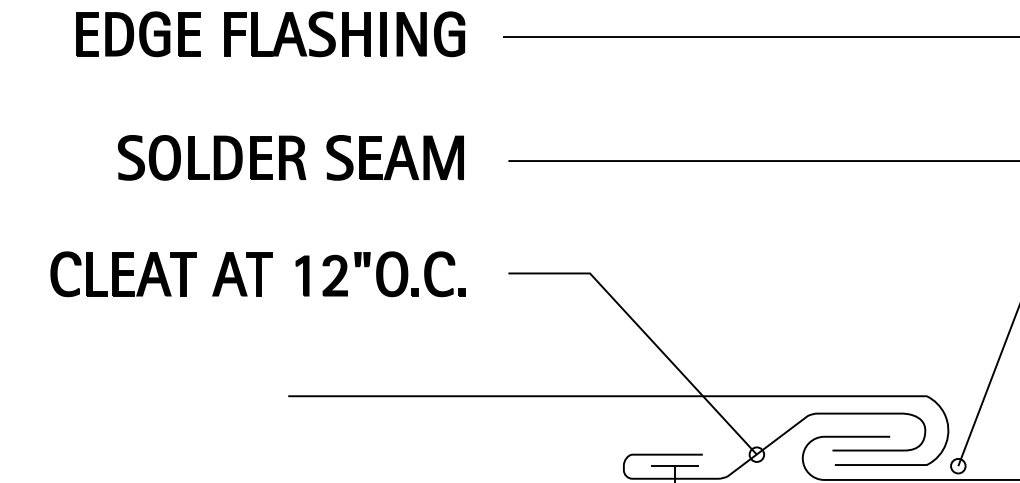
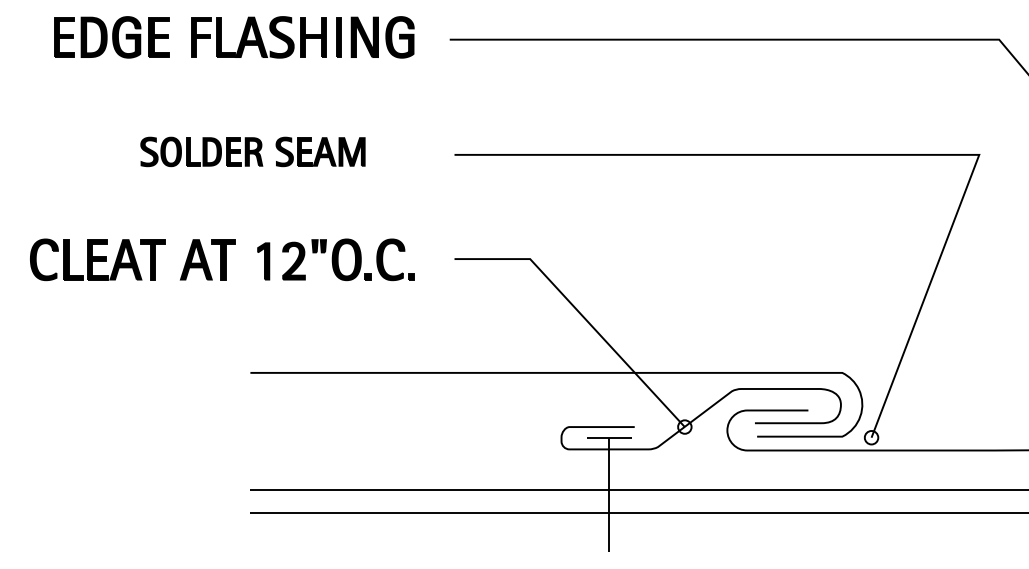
part: (290, 157) -> (252, 151), size x0.7

